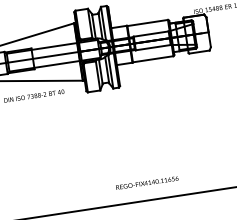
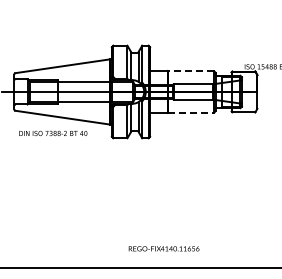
line: (147, 23) -> (191, 71), solid -> dashed
line: (153, 59) -> (191, 112), solid -> dashed

